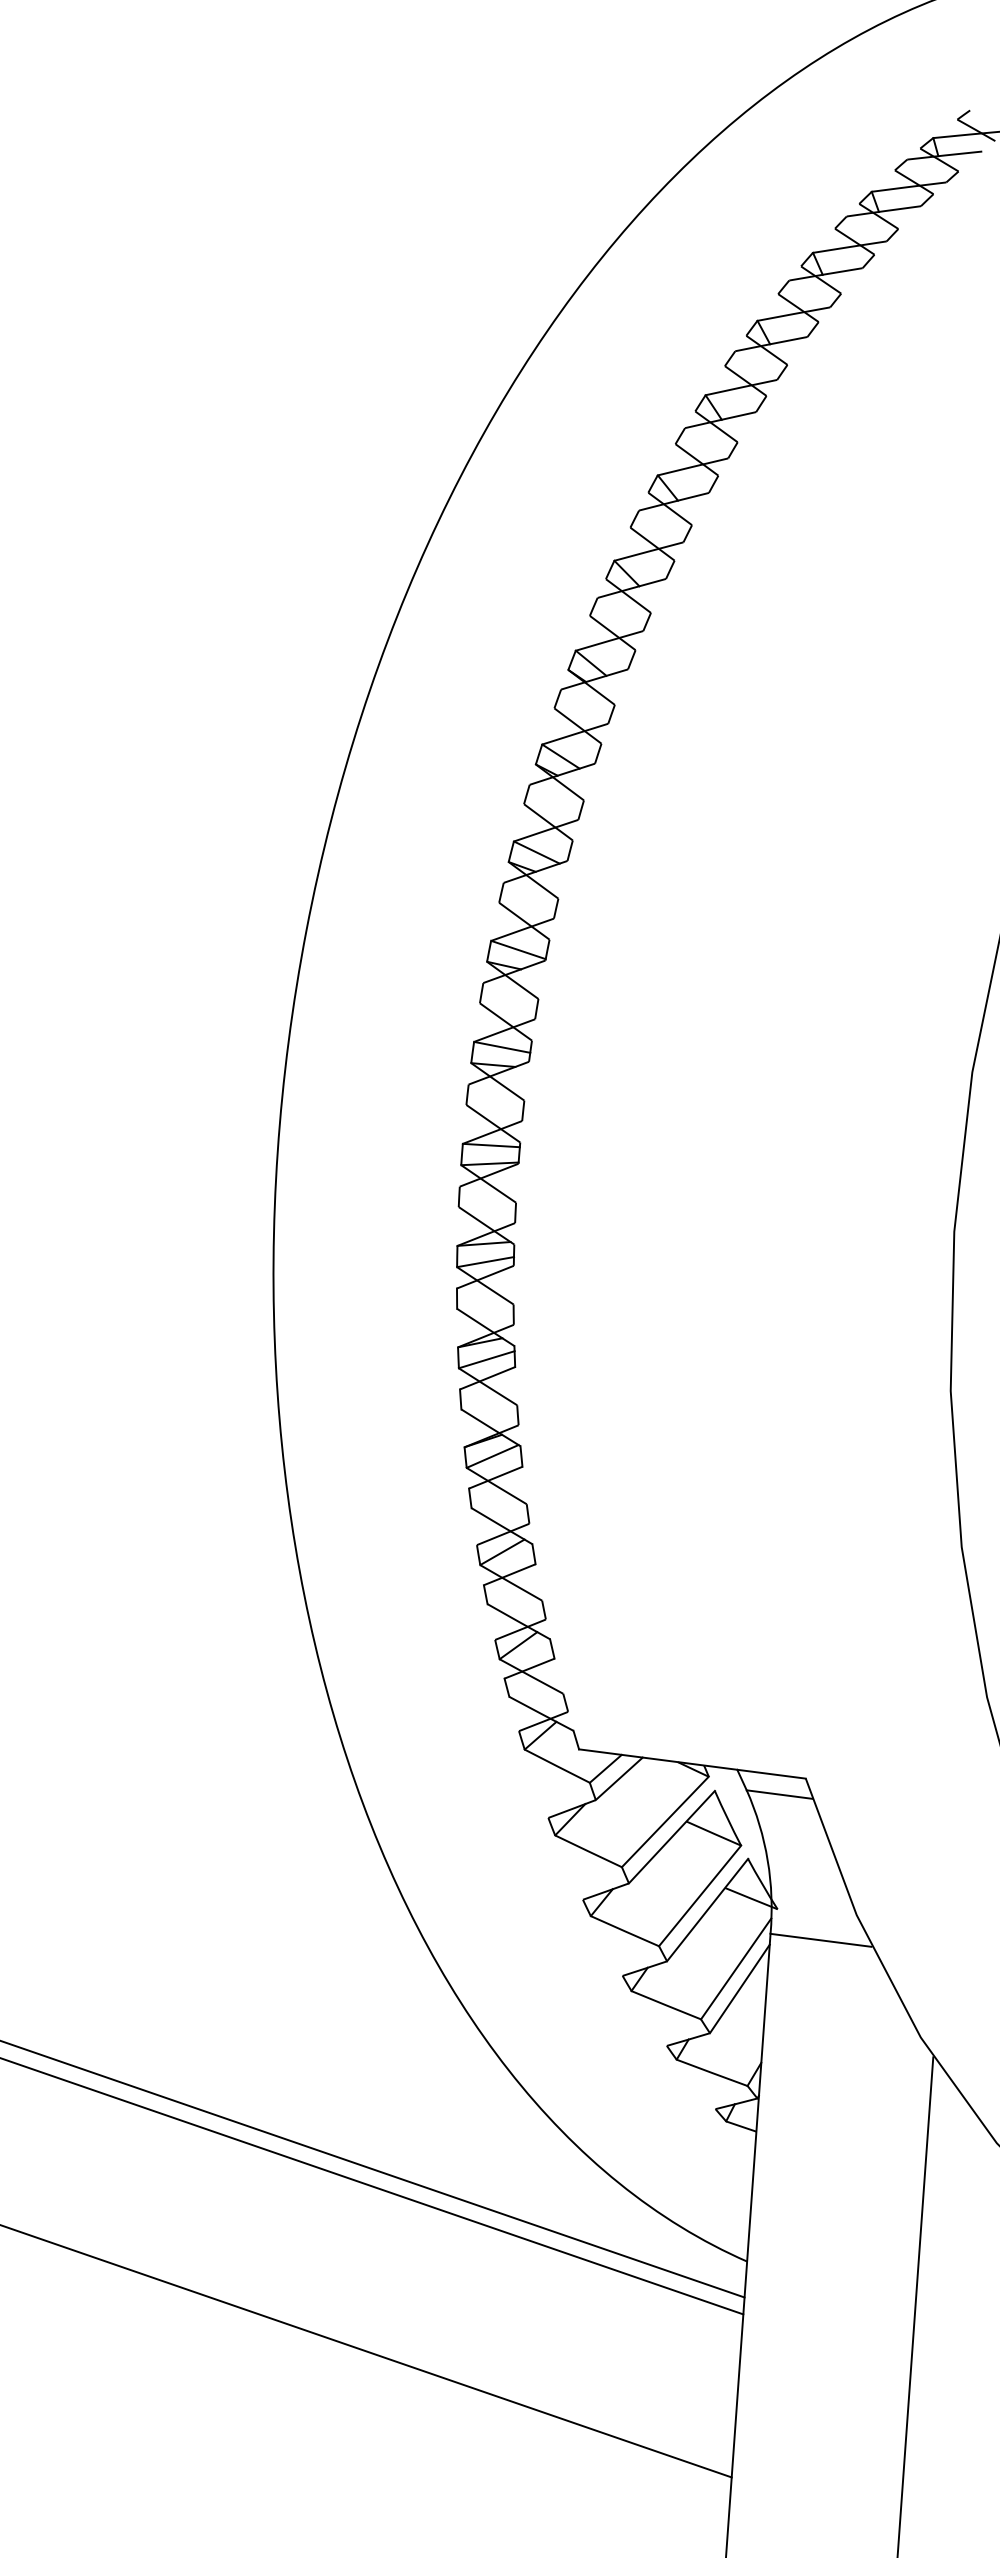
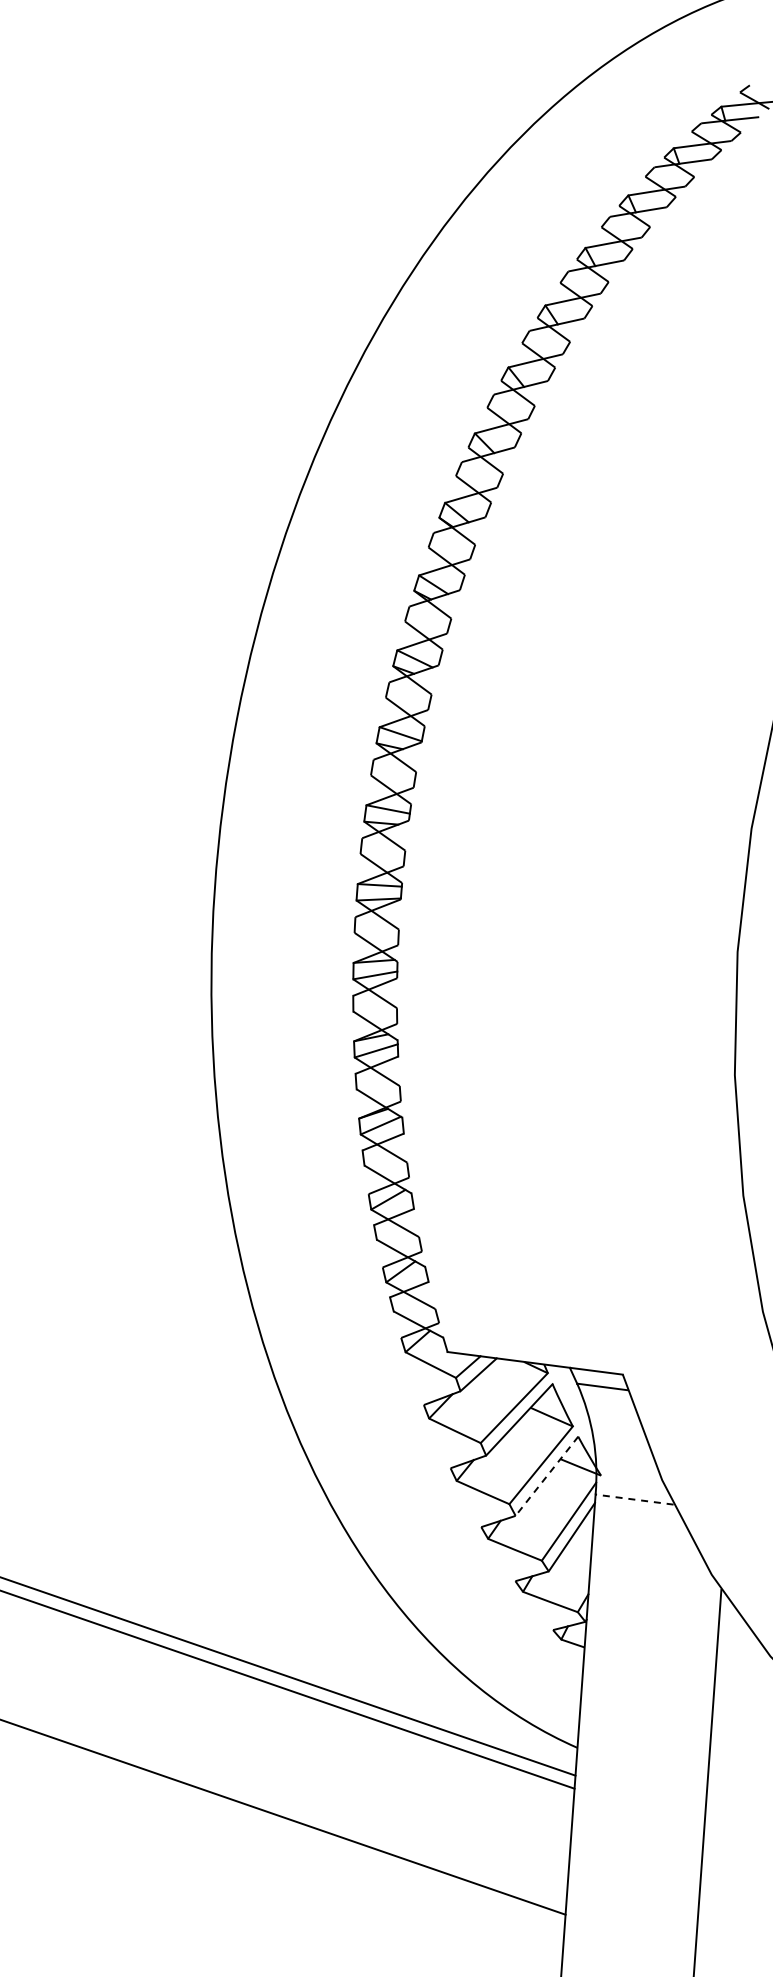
line: (707, 1910) -> (546, 1476), solid -> dashed
line: (820, 1940) -> (634, 1499), solid -> dashed

